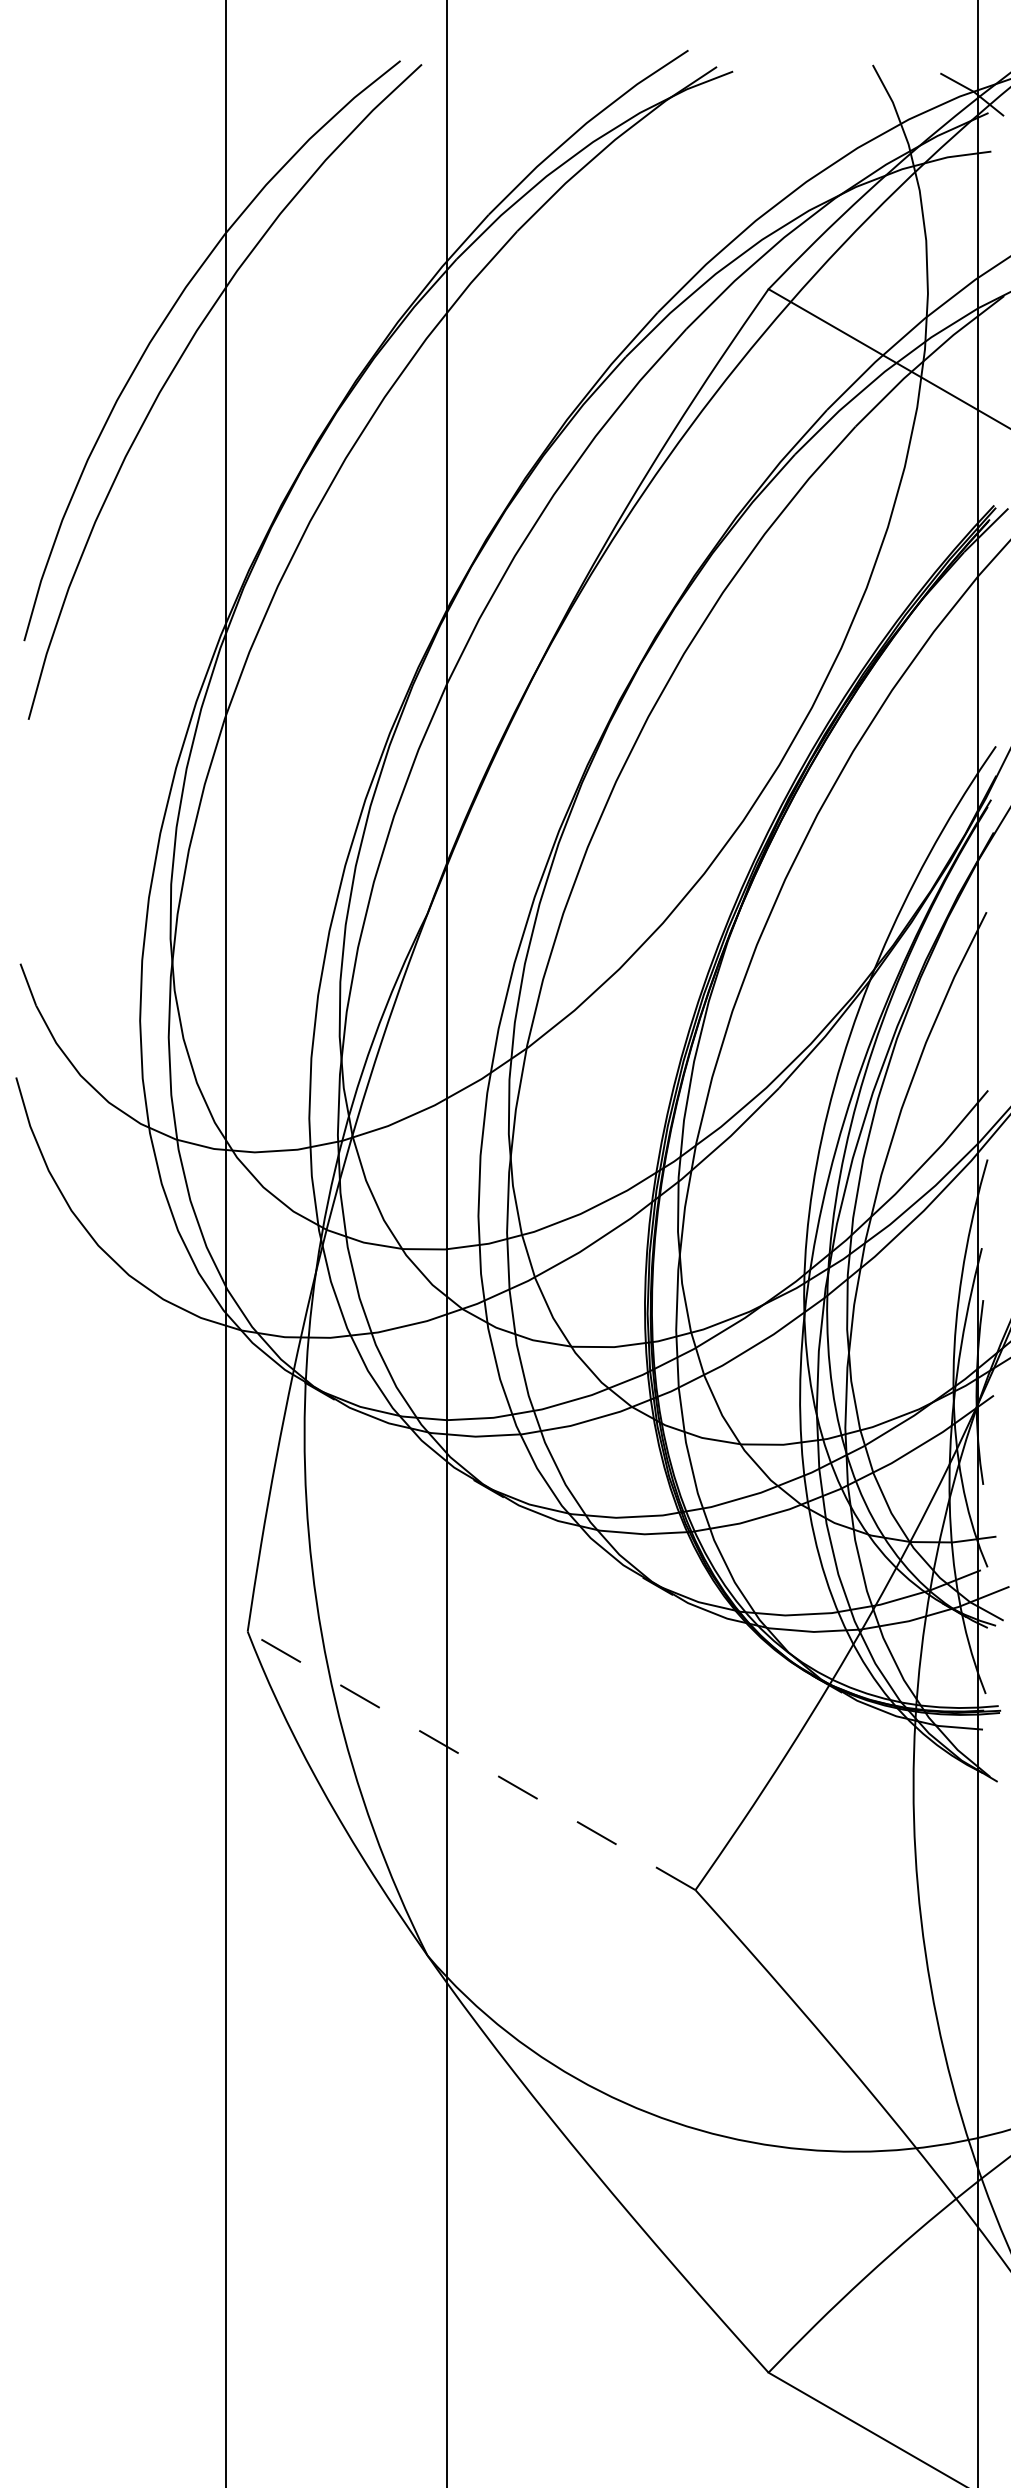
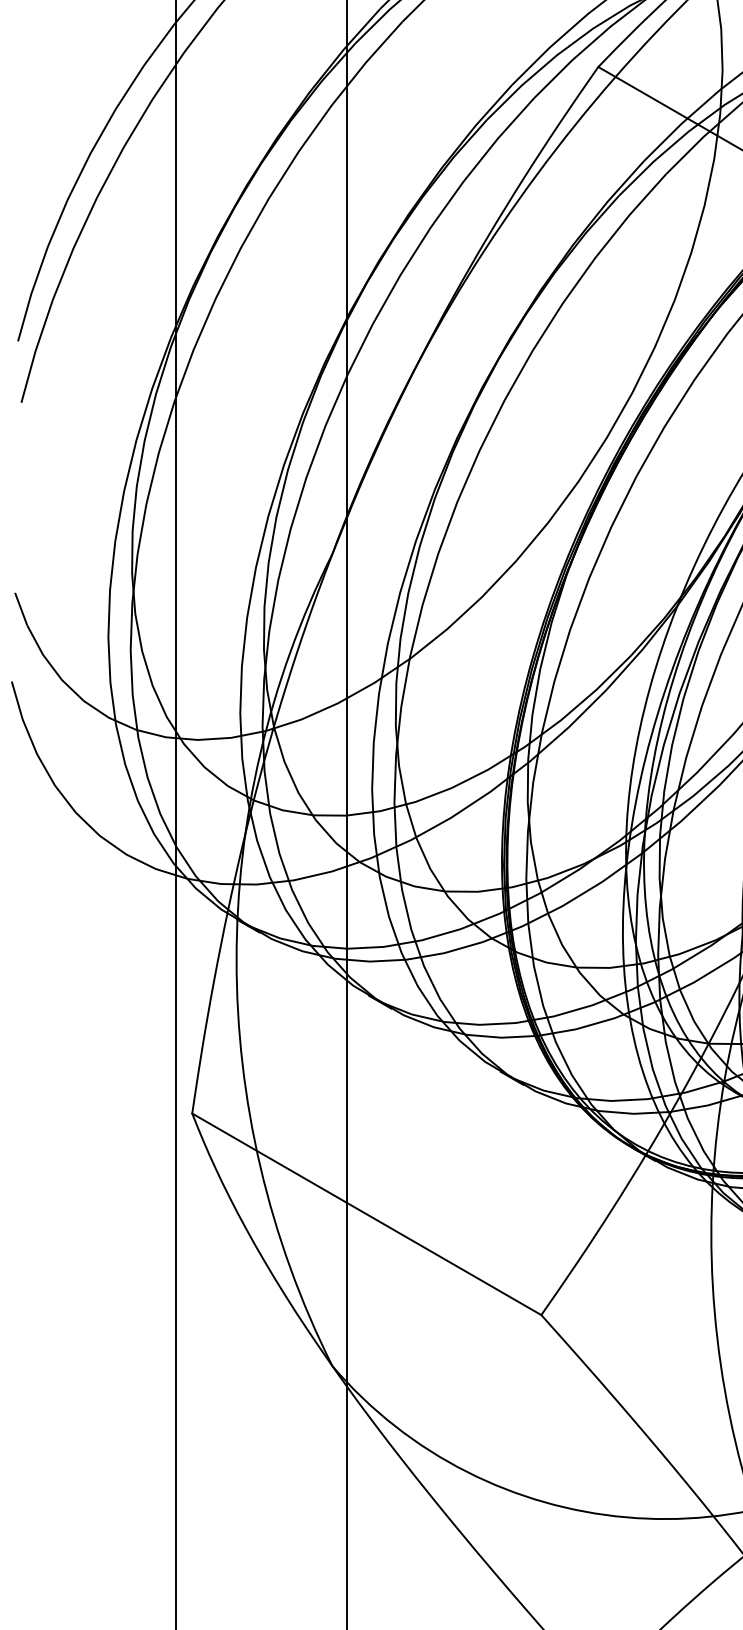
line: (471, 1760) -> (366, 1214), dashed -> solid

